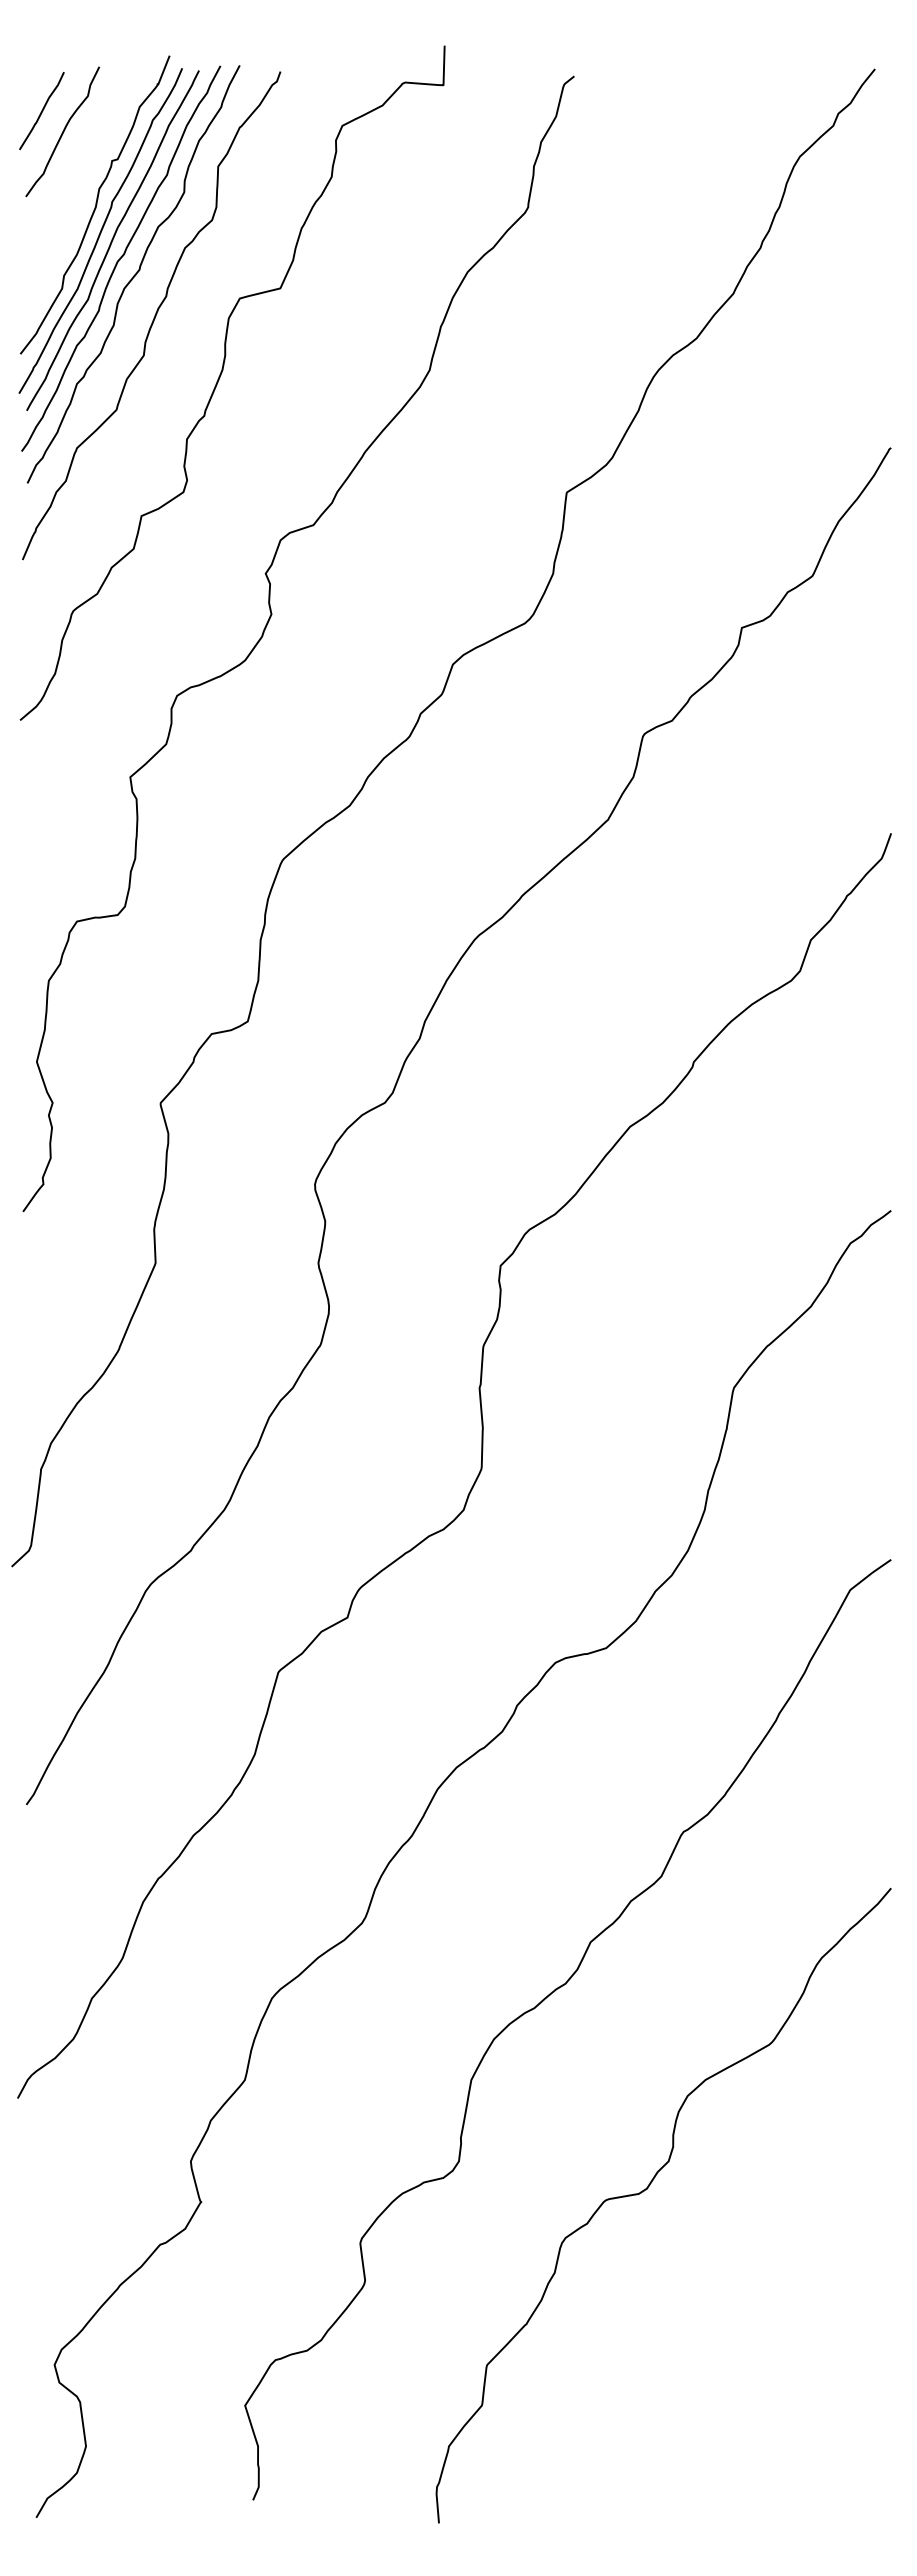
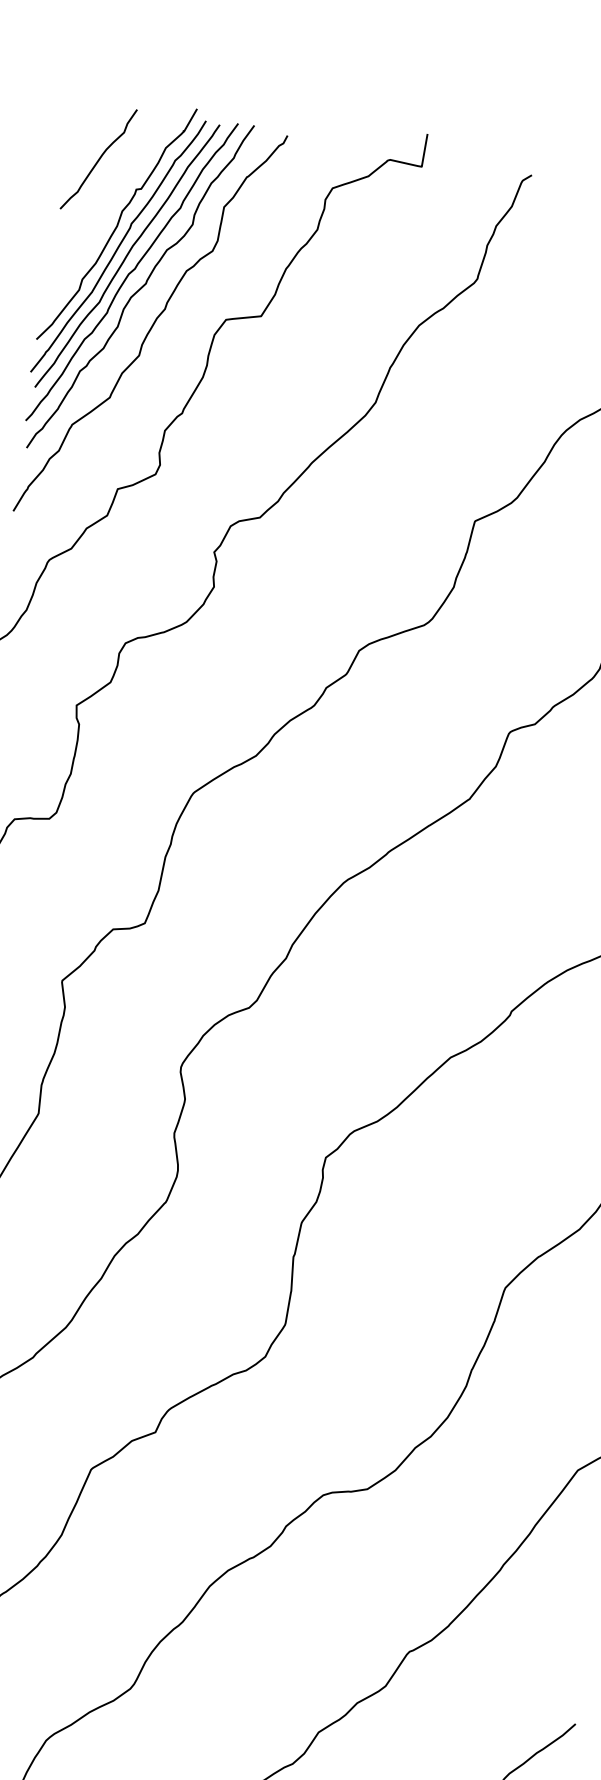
curve: (41, 111) -> (83, 139), removed

